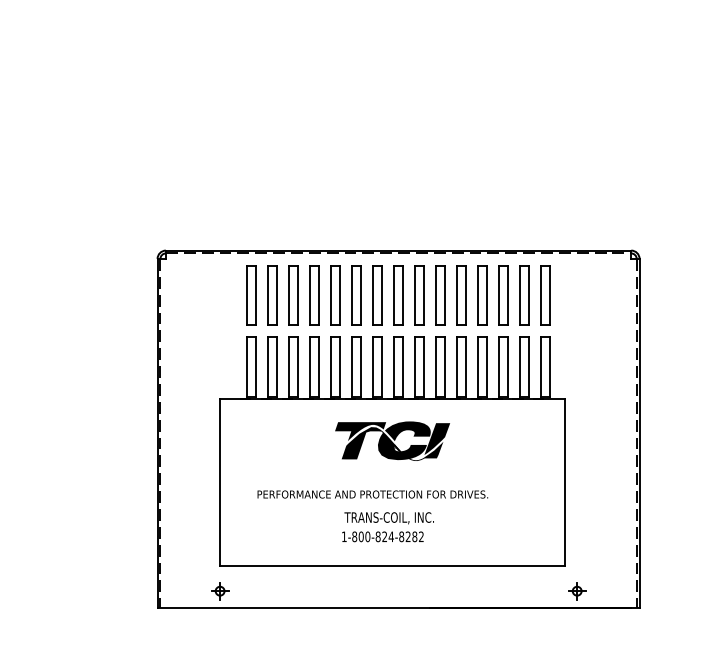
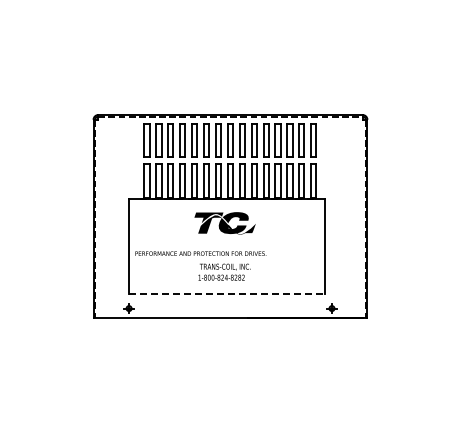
fill: (437, 439) -> (252, 222), removed
text: (372, 494) -> (200, 253), moved
line: (393, 566) -> (227, 294), solid -> dashed

